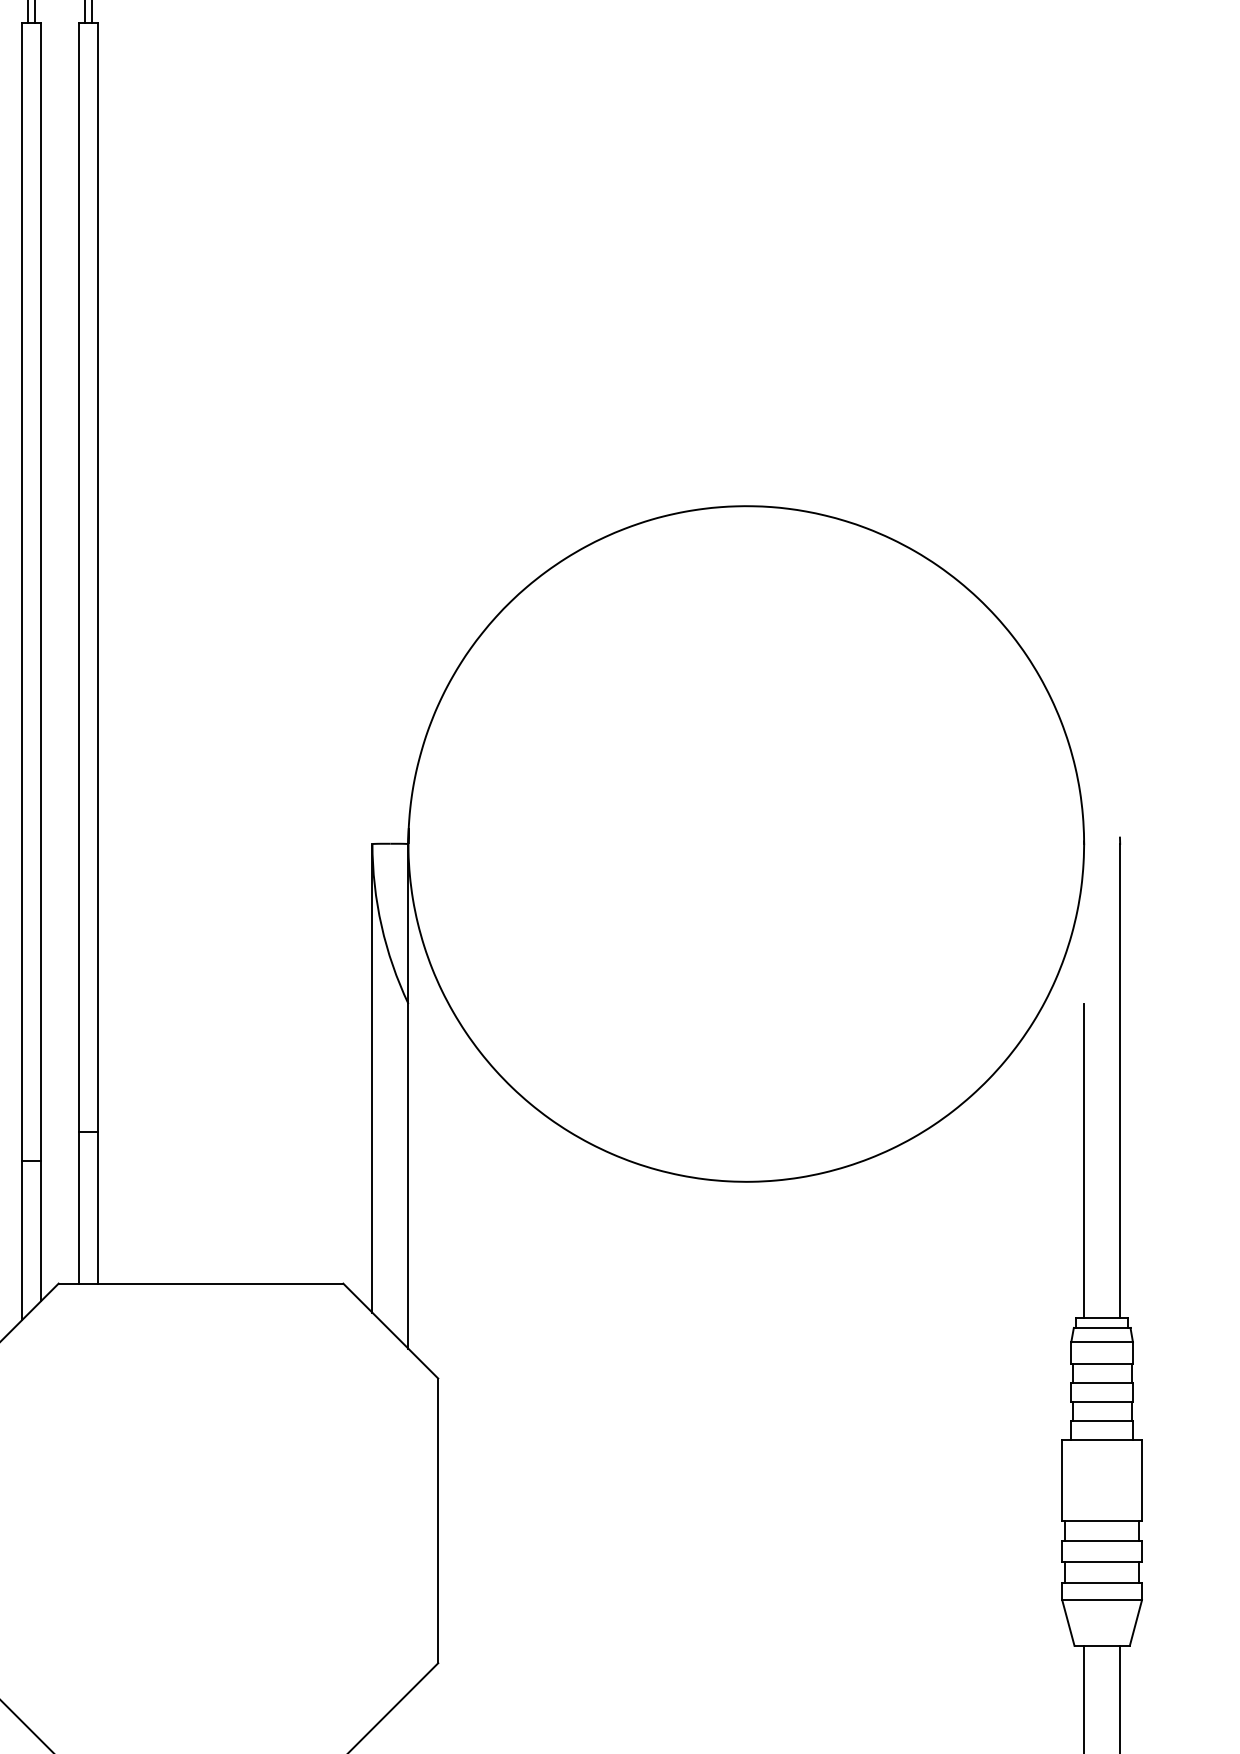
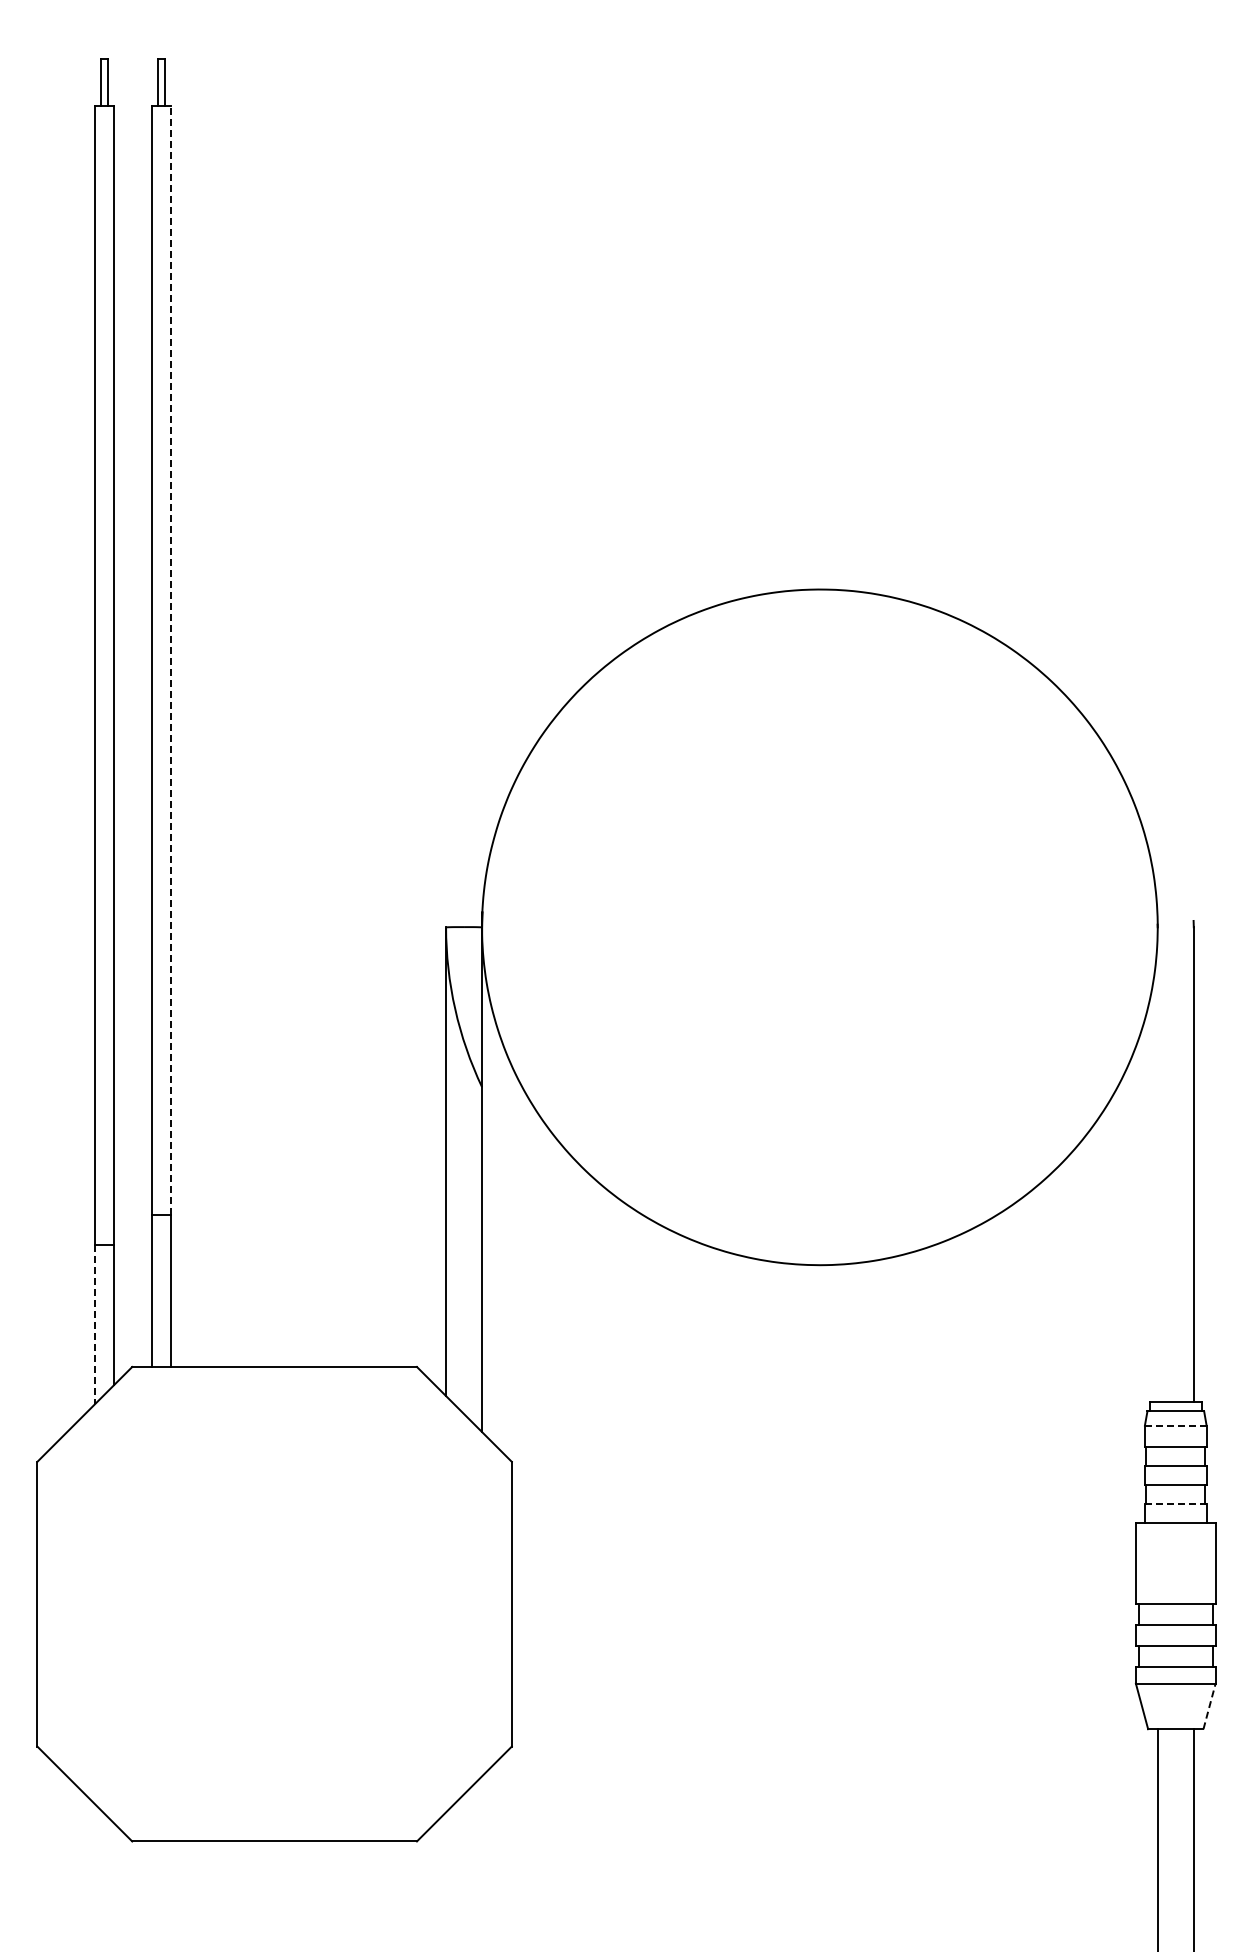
line: (97, 577) -> (171, 660), solid -> dashed
line: (1083, 1161) -> (1157, 1244), removed
line: (21, 1241) -> (95, 1324), solid -> dashed
line: (1101, 1342) -> (1175, 1425), solid -> dashed
line: (1101, 1421) -> (1175, 1504), solid -> dashed
line: (1135, 1623) -> (1209, 1706), solid -> dashed

